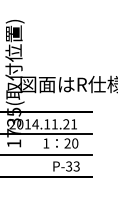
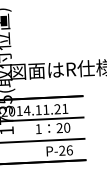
text: (72, 166) -> (65, 150), 33 -> 26

